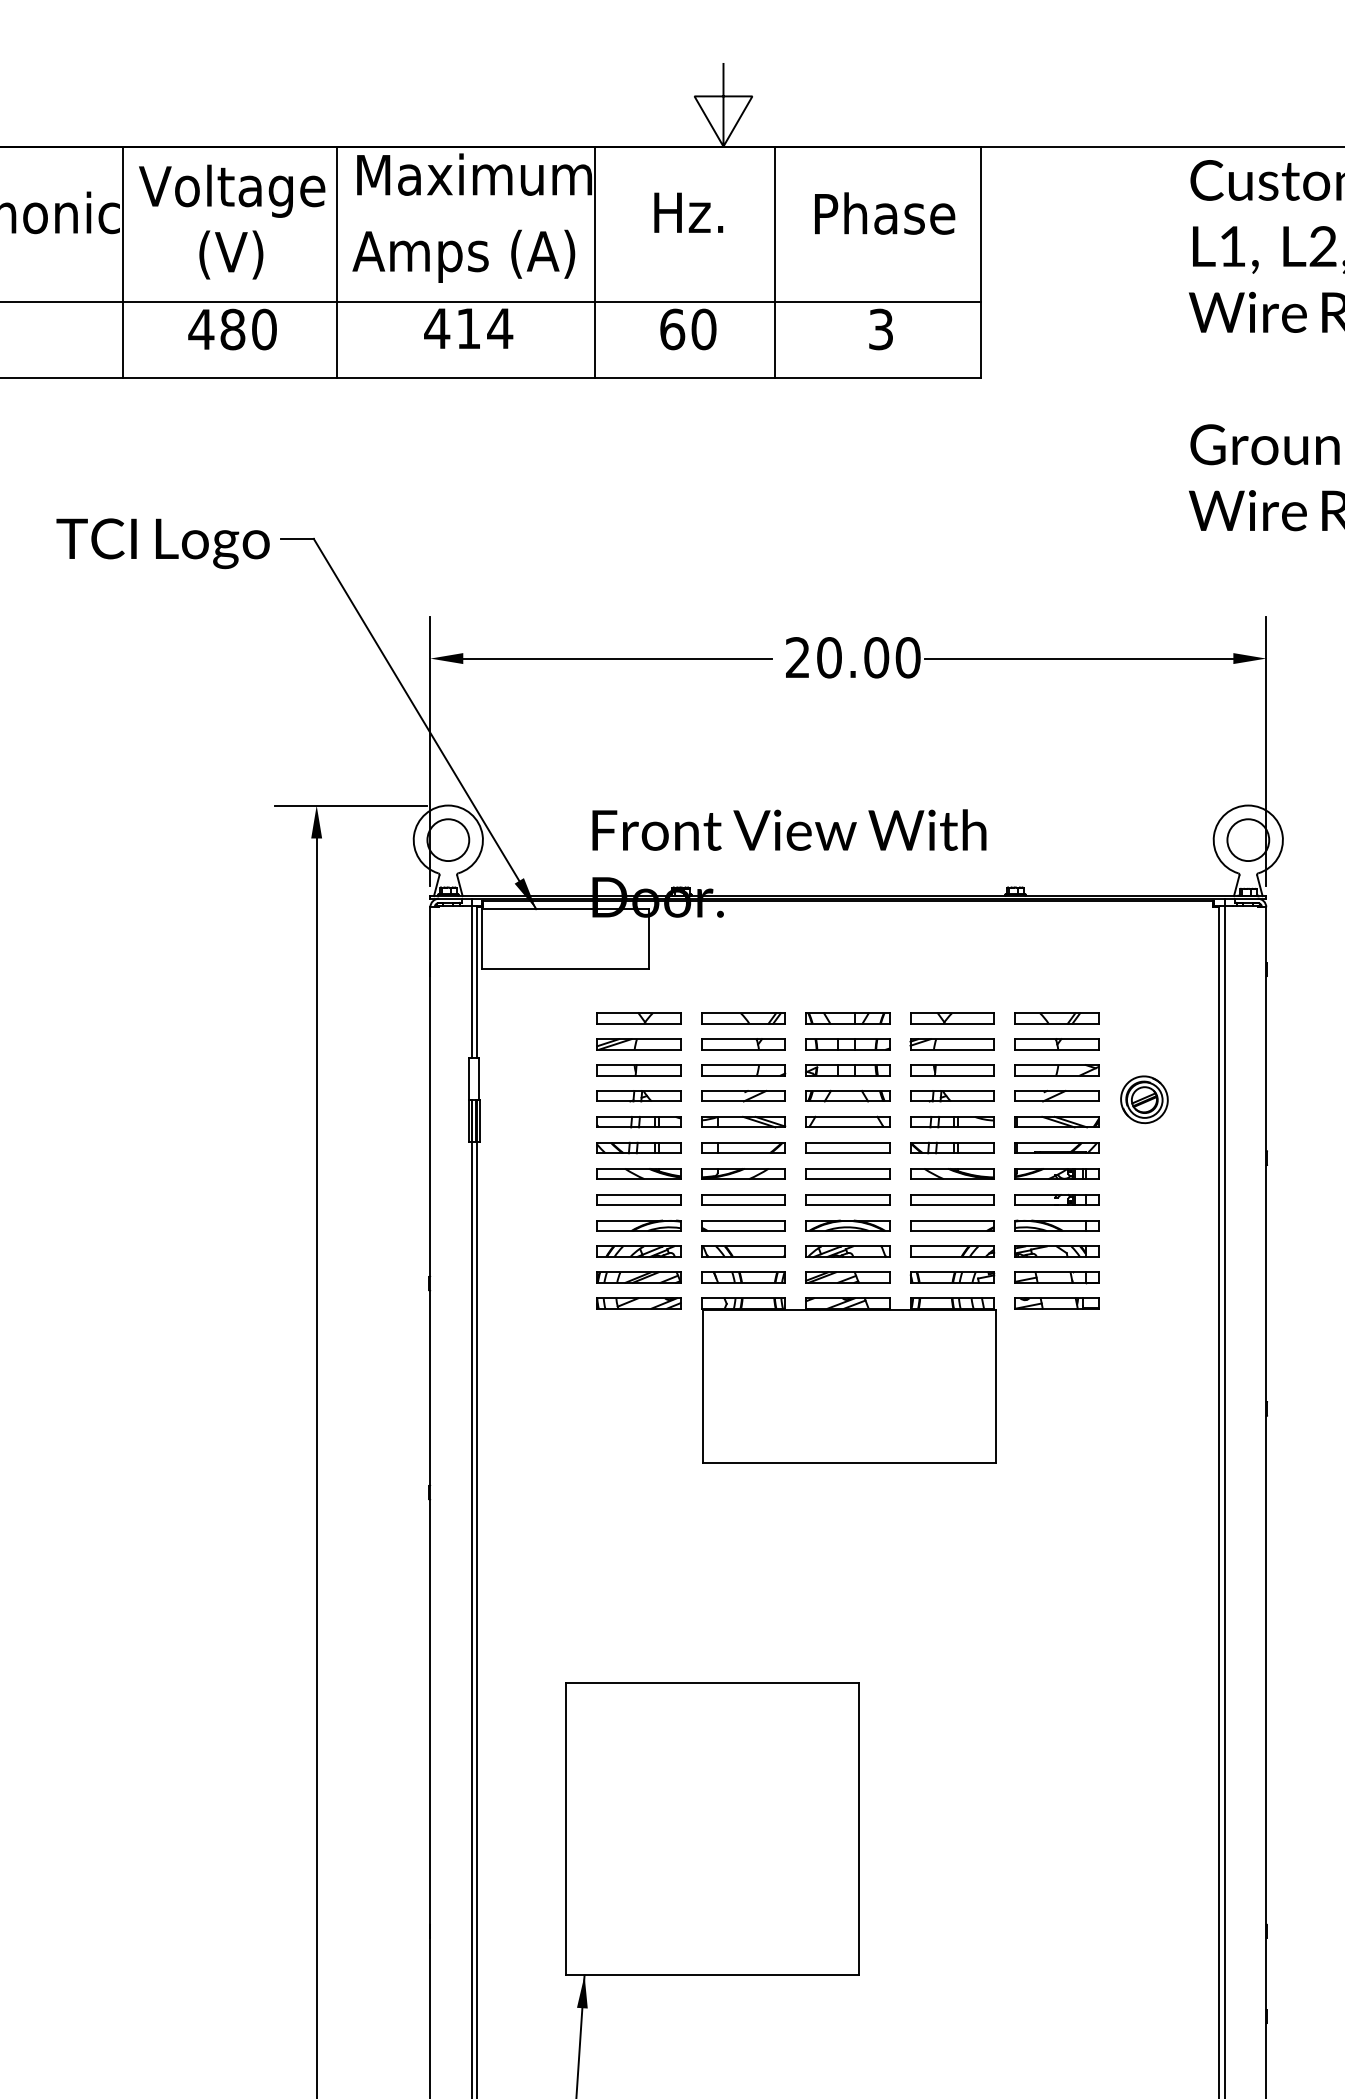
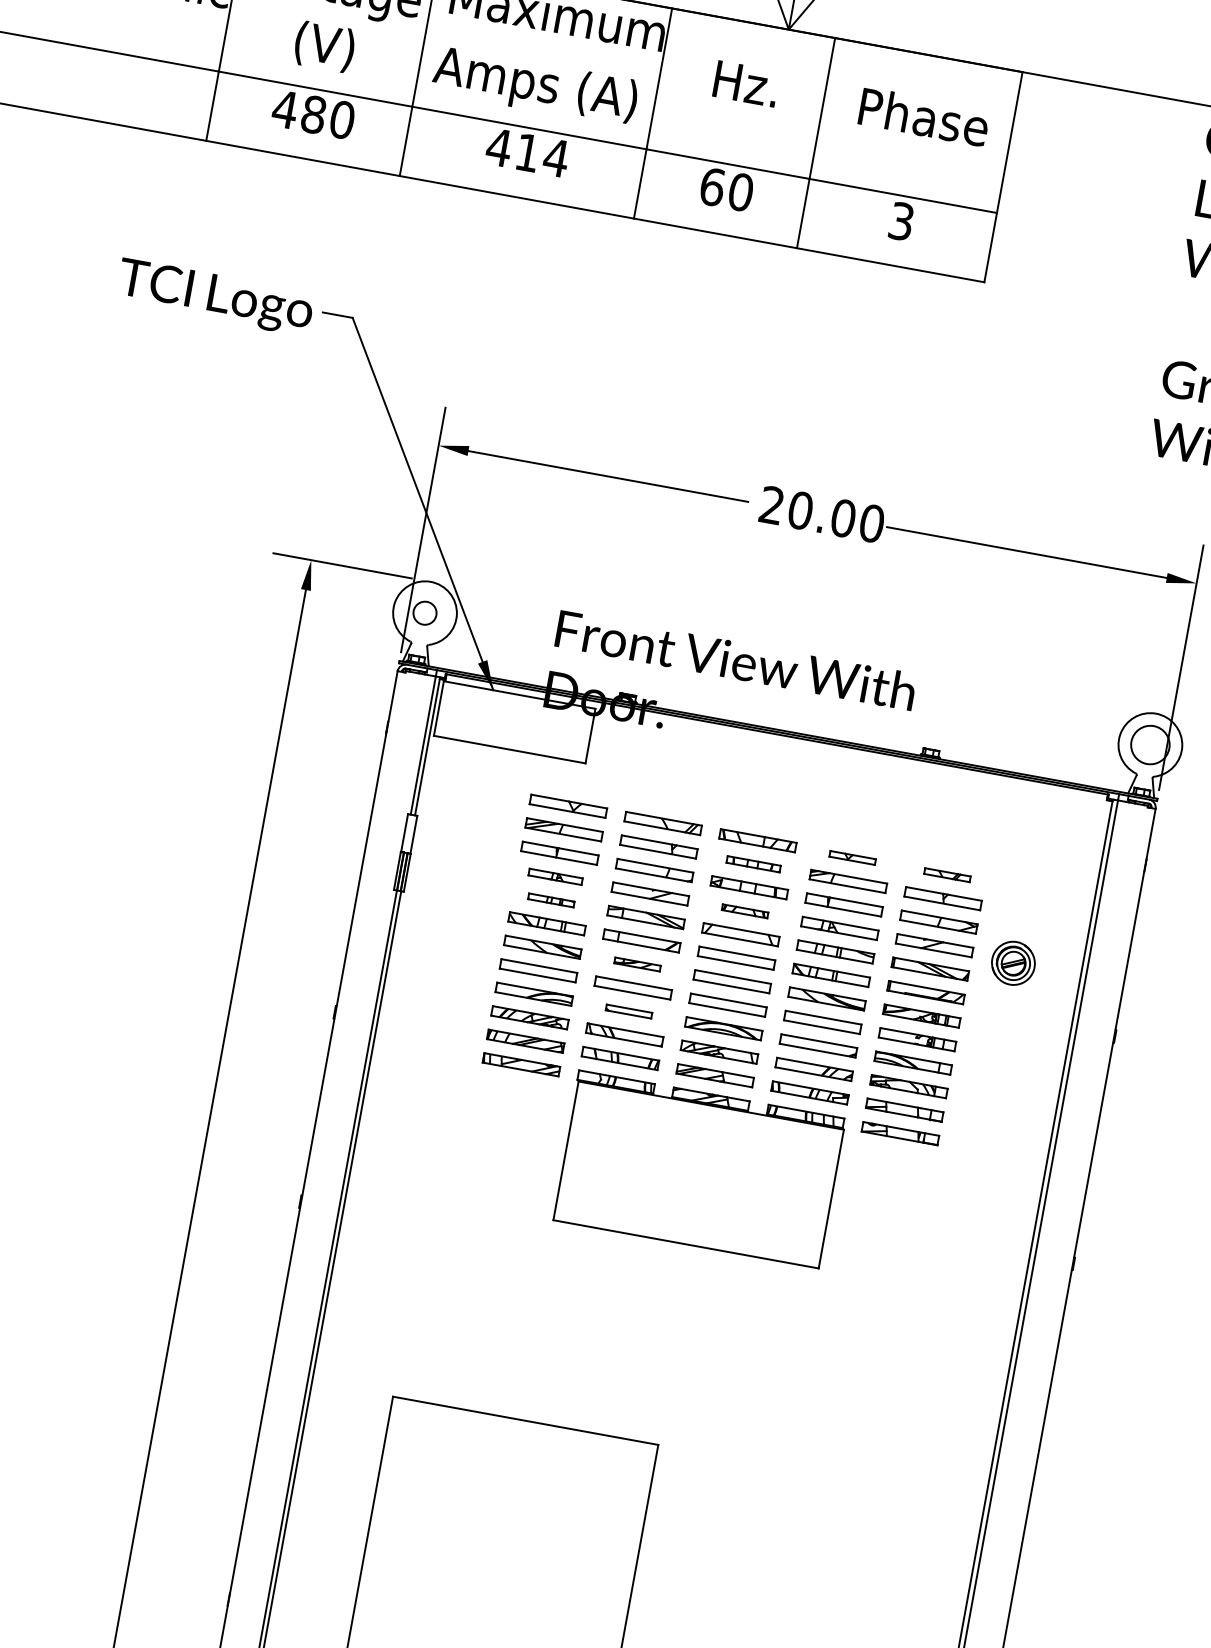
circle: (448, 840) -> (425, 613), size x0.6
part: (952, 1018) -> (852, 858), size x0.6
part: (1056, 1018) -> (947, 875), size x0.6
part: (847, 1044) -> (753, 864), size x0.7
part: (638, 1096) -> (555, 877), size x0.7
part: (847, 1096) -> (744, 911), size x0.6
part: (638, 1122) -> (550, 900), size x0.6
part: (743, 1173) -> (637, 964), size x0.6
part: (743, 1225) -> (629, 1011), size x0.6

